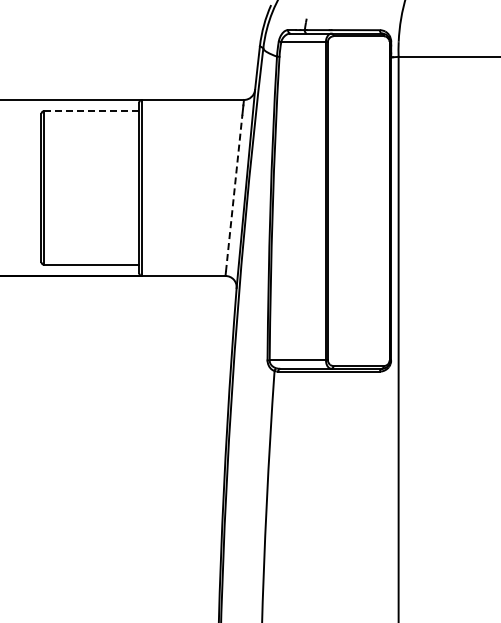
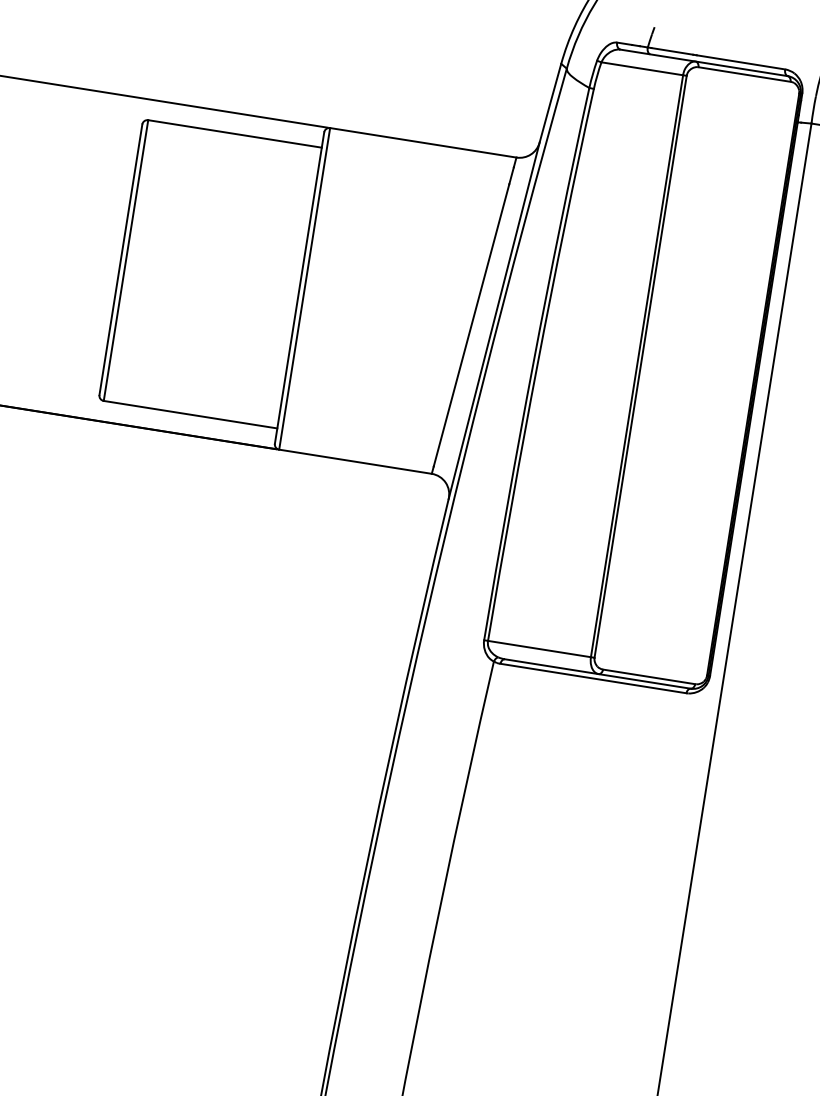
line: (92, 111) -> (236, 134), dashed -> solid
line: (234, 193) -> (472, 325), dashed -> solid

